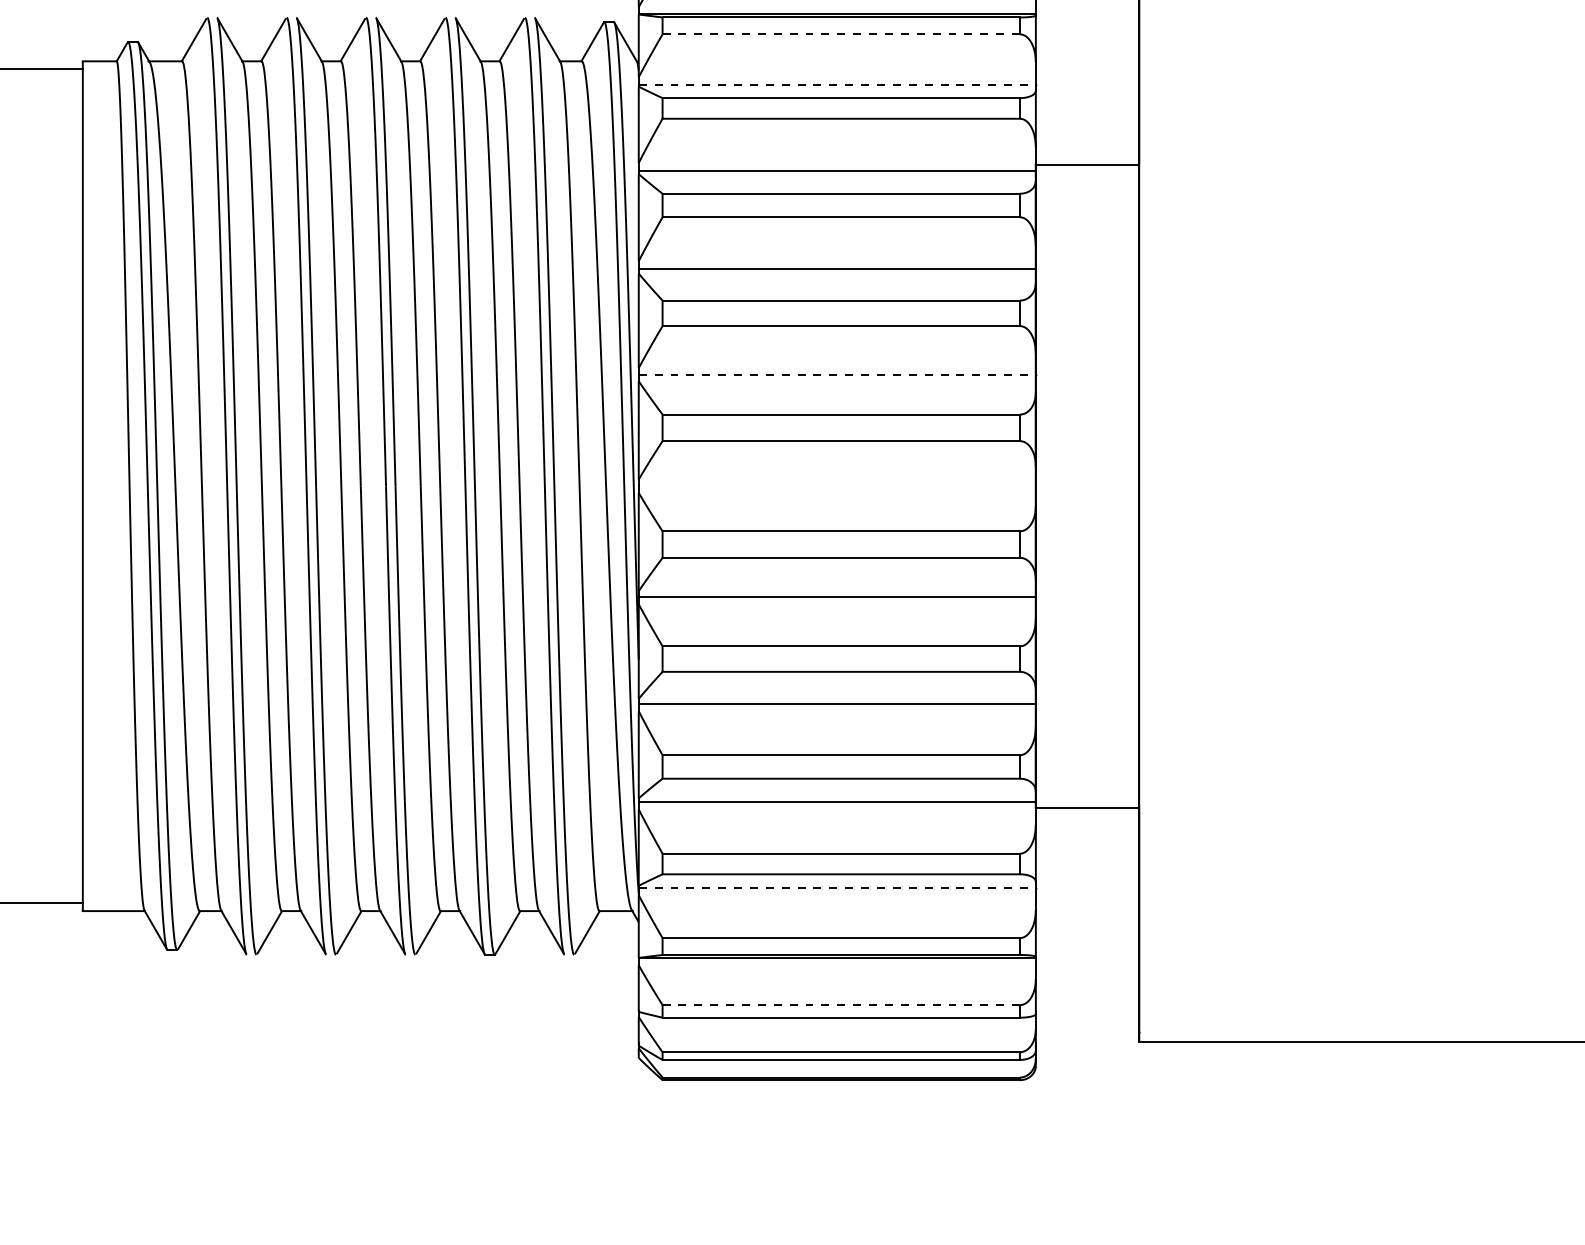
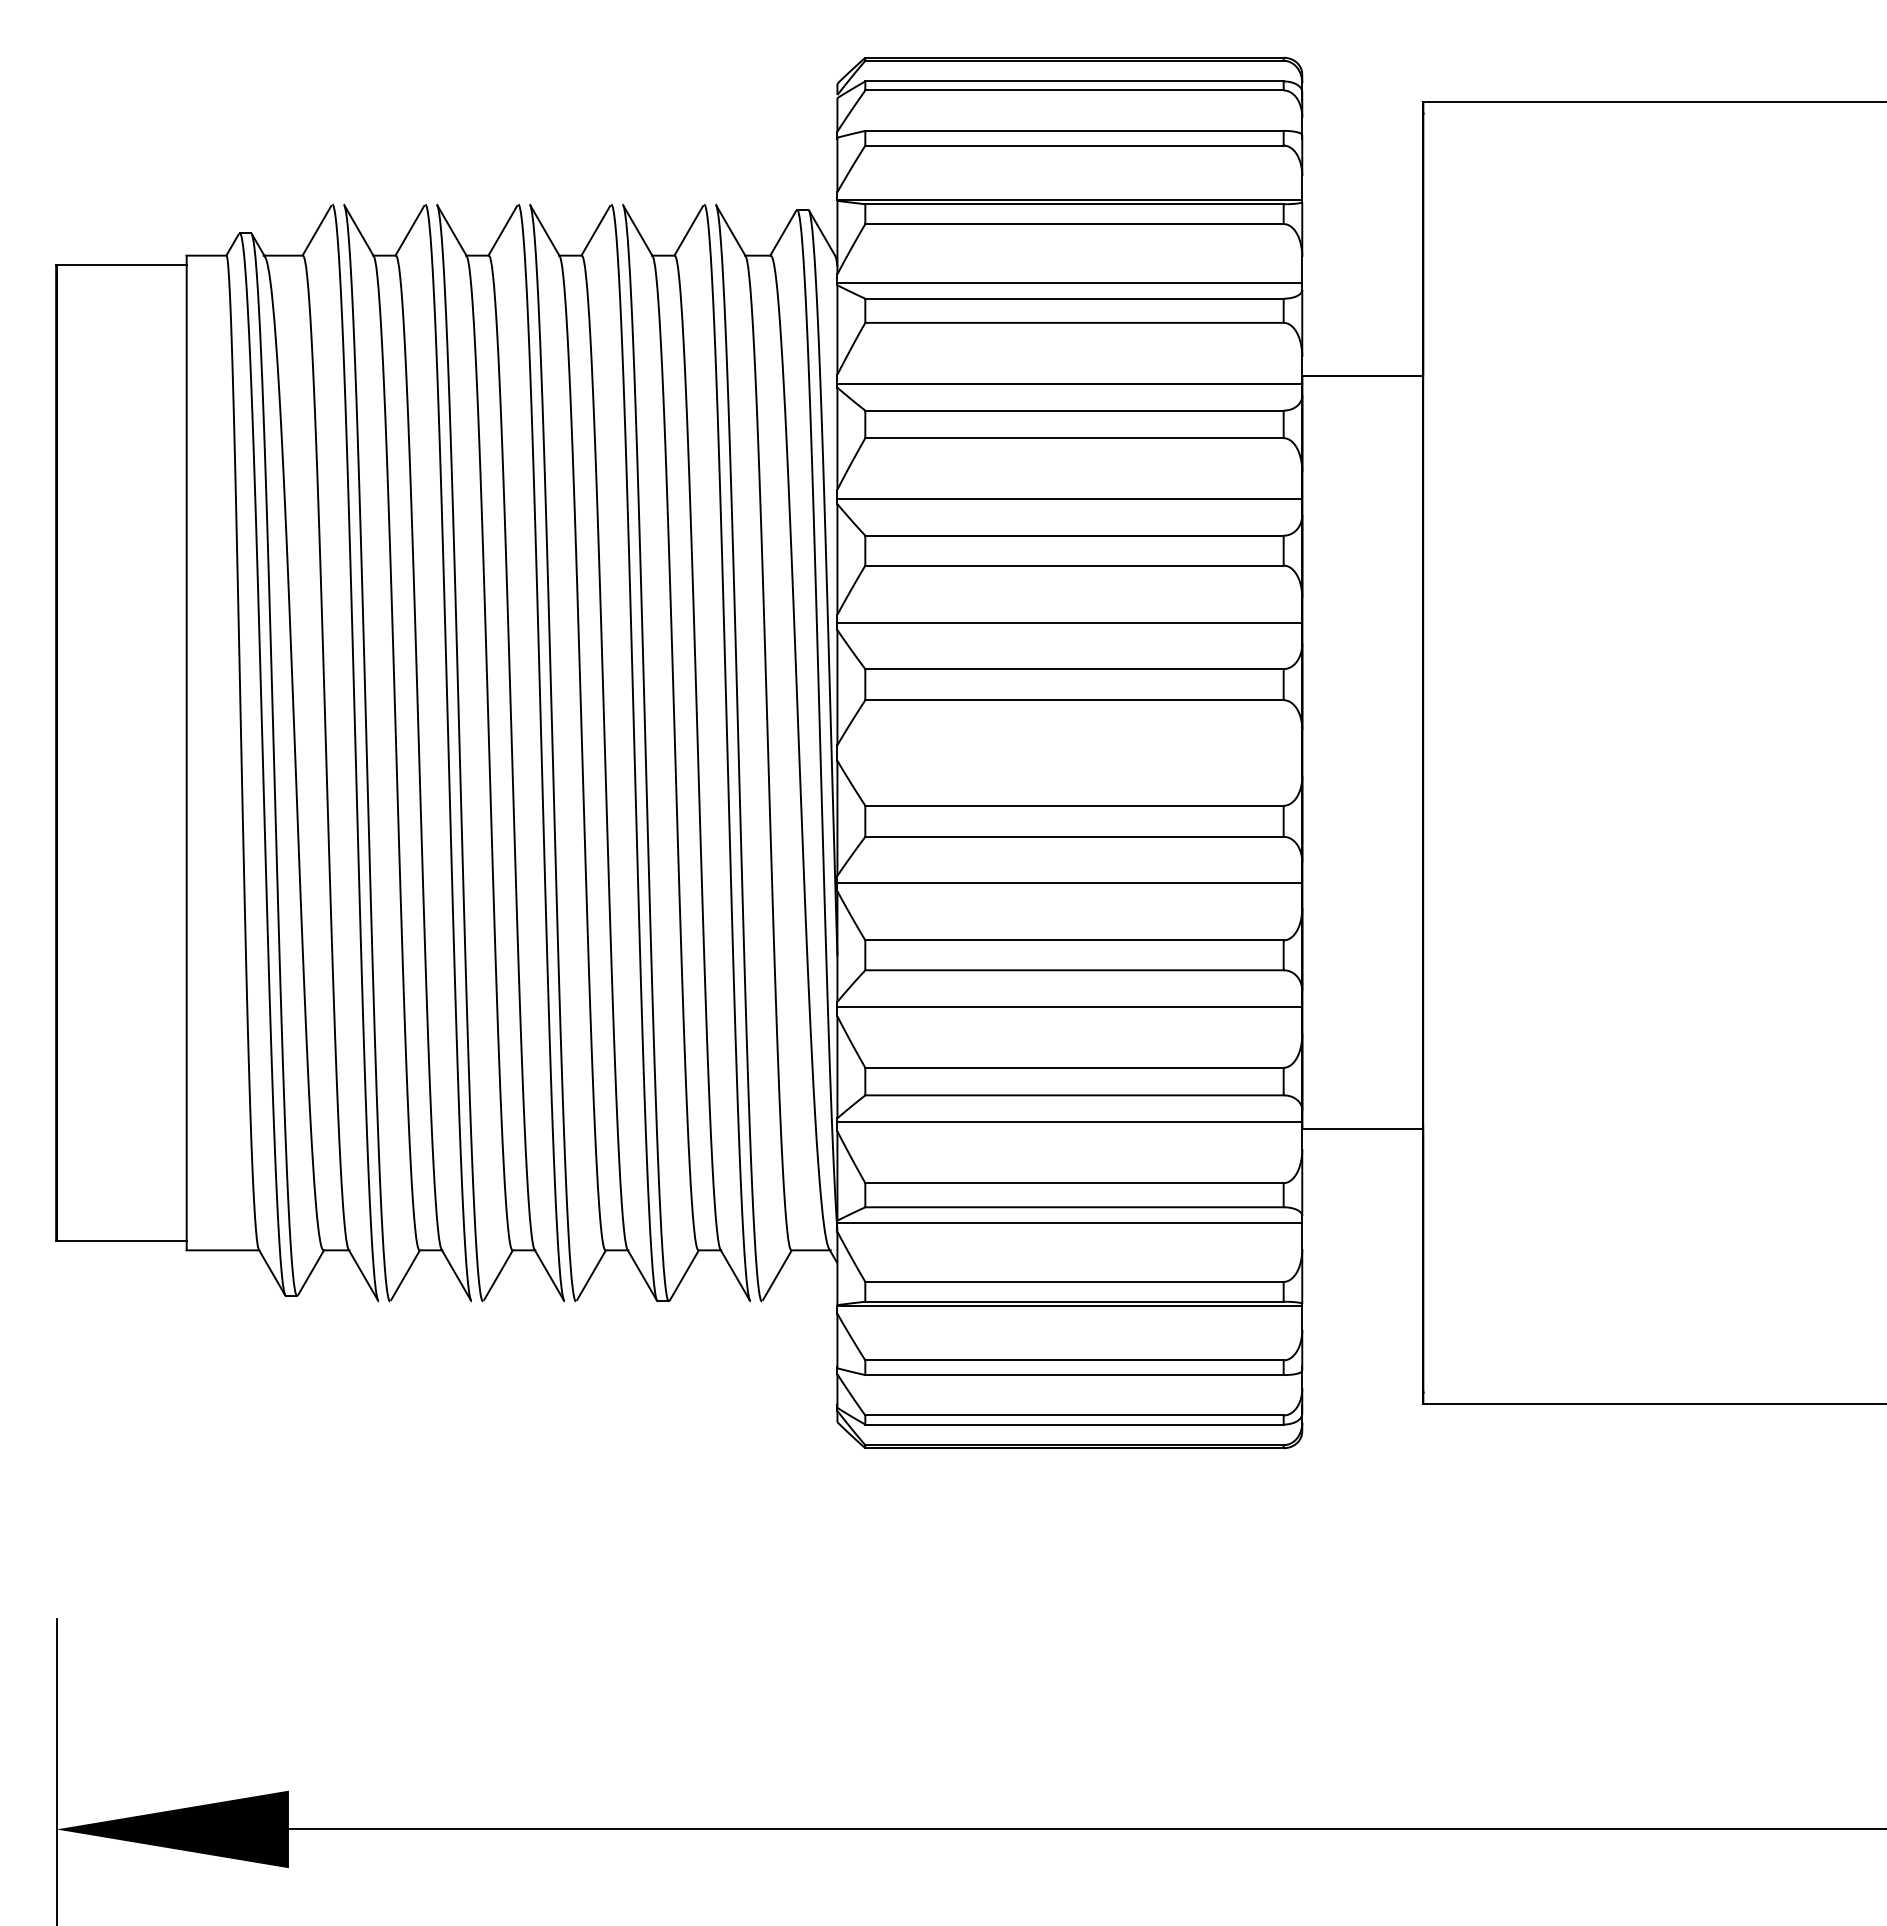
line: (841, 34) -> (1074, 224), dashed -> solid
line: (837, 84) -> (1070, 282), dashed -> solid
line: (837, 375) -> (1070, 623), dashed -> solid
line: (837, 888) -> (1070, 1223), dashed -> solid
line: (842, 1005) -> (1075, 1360), dashed -> solid

